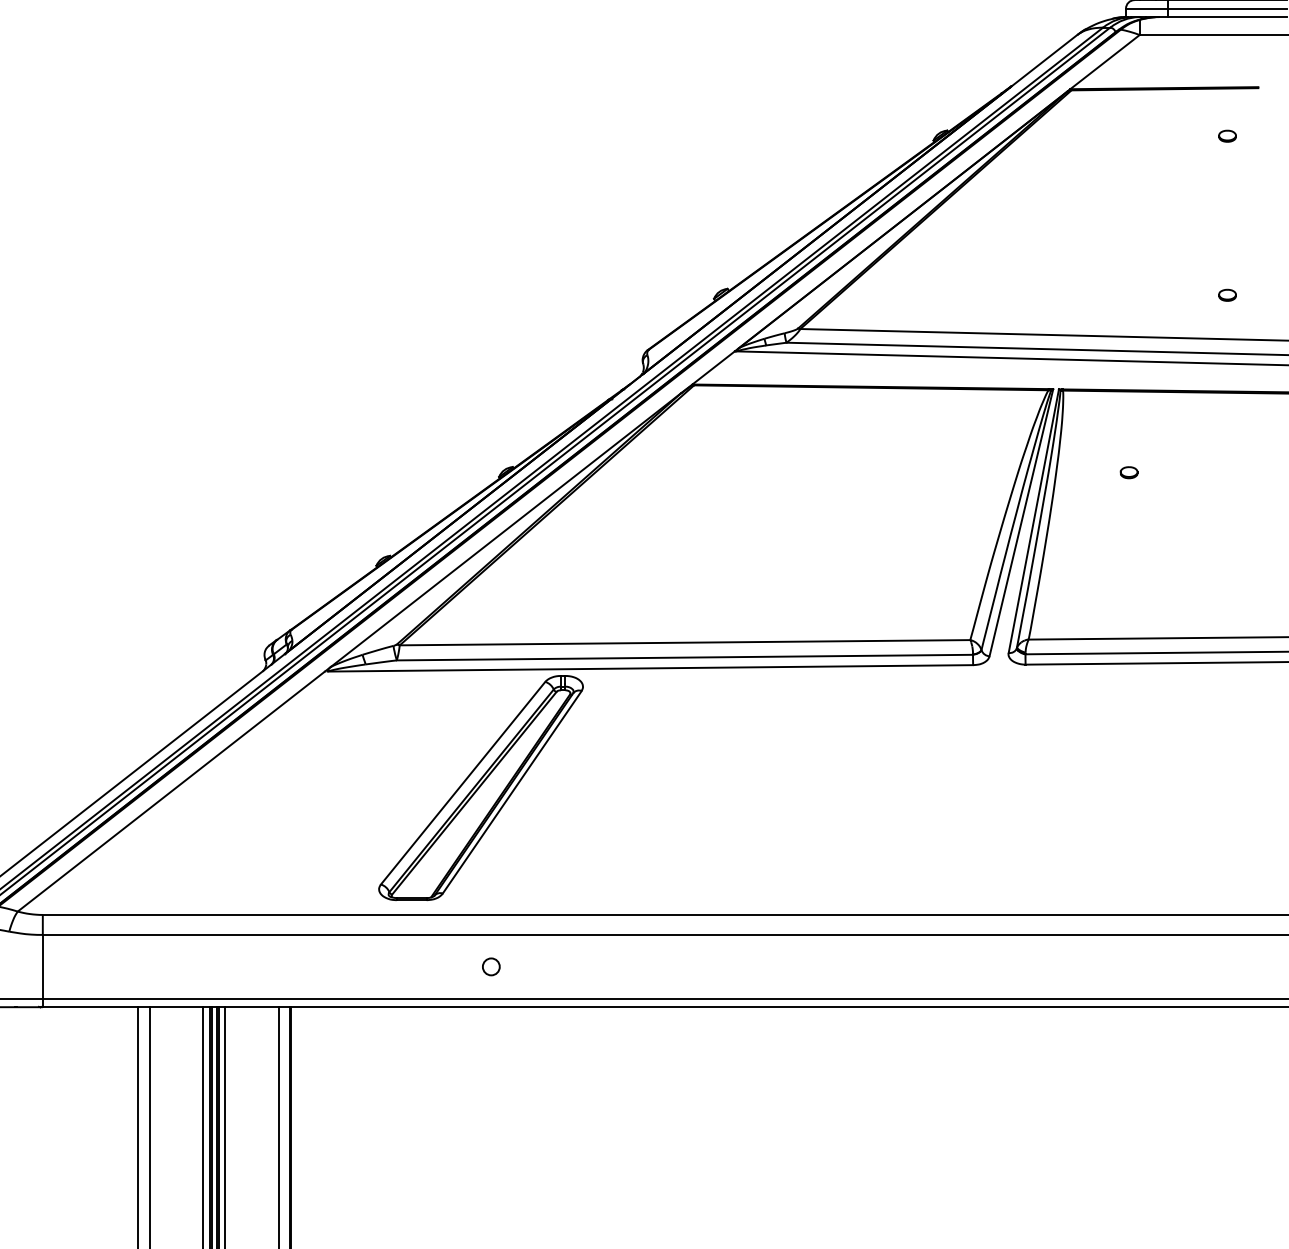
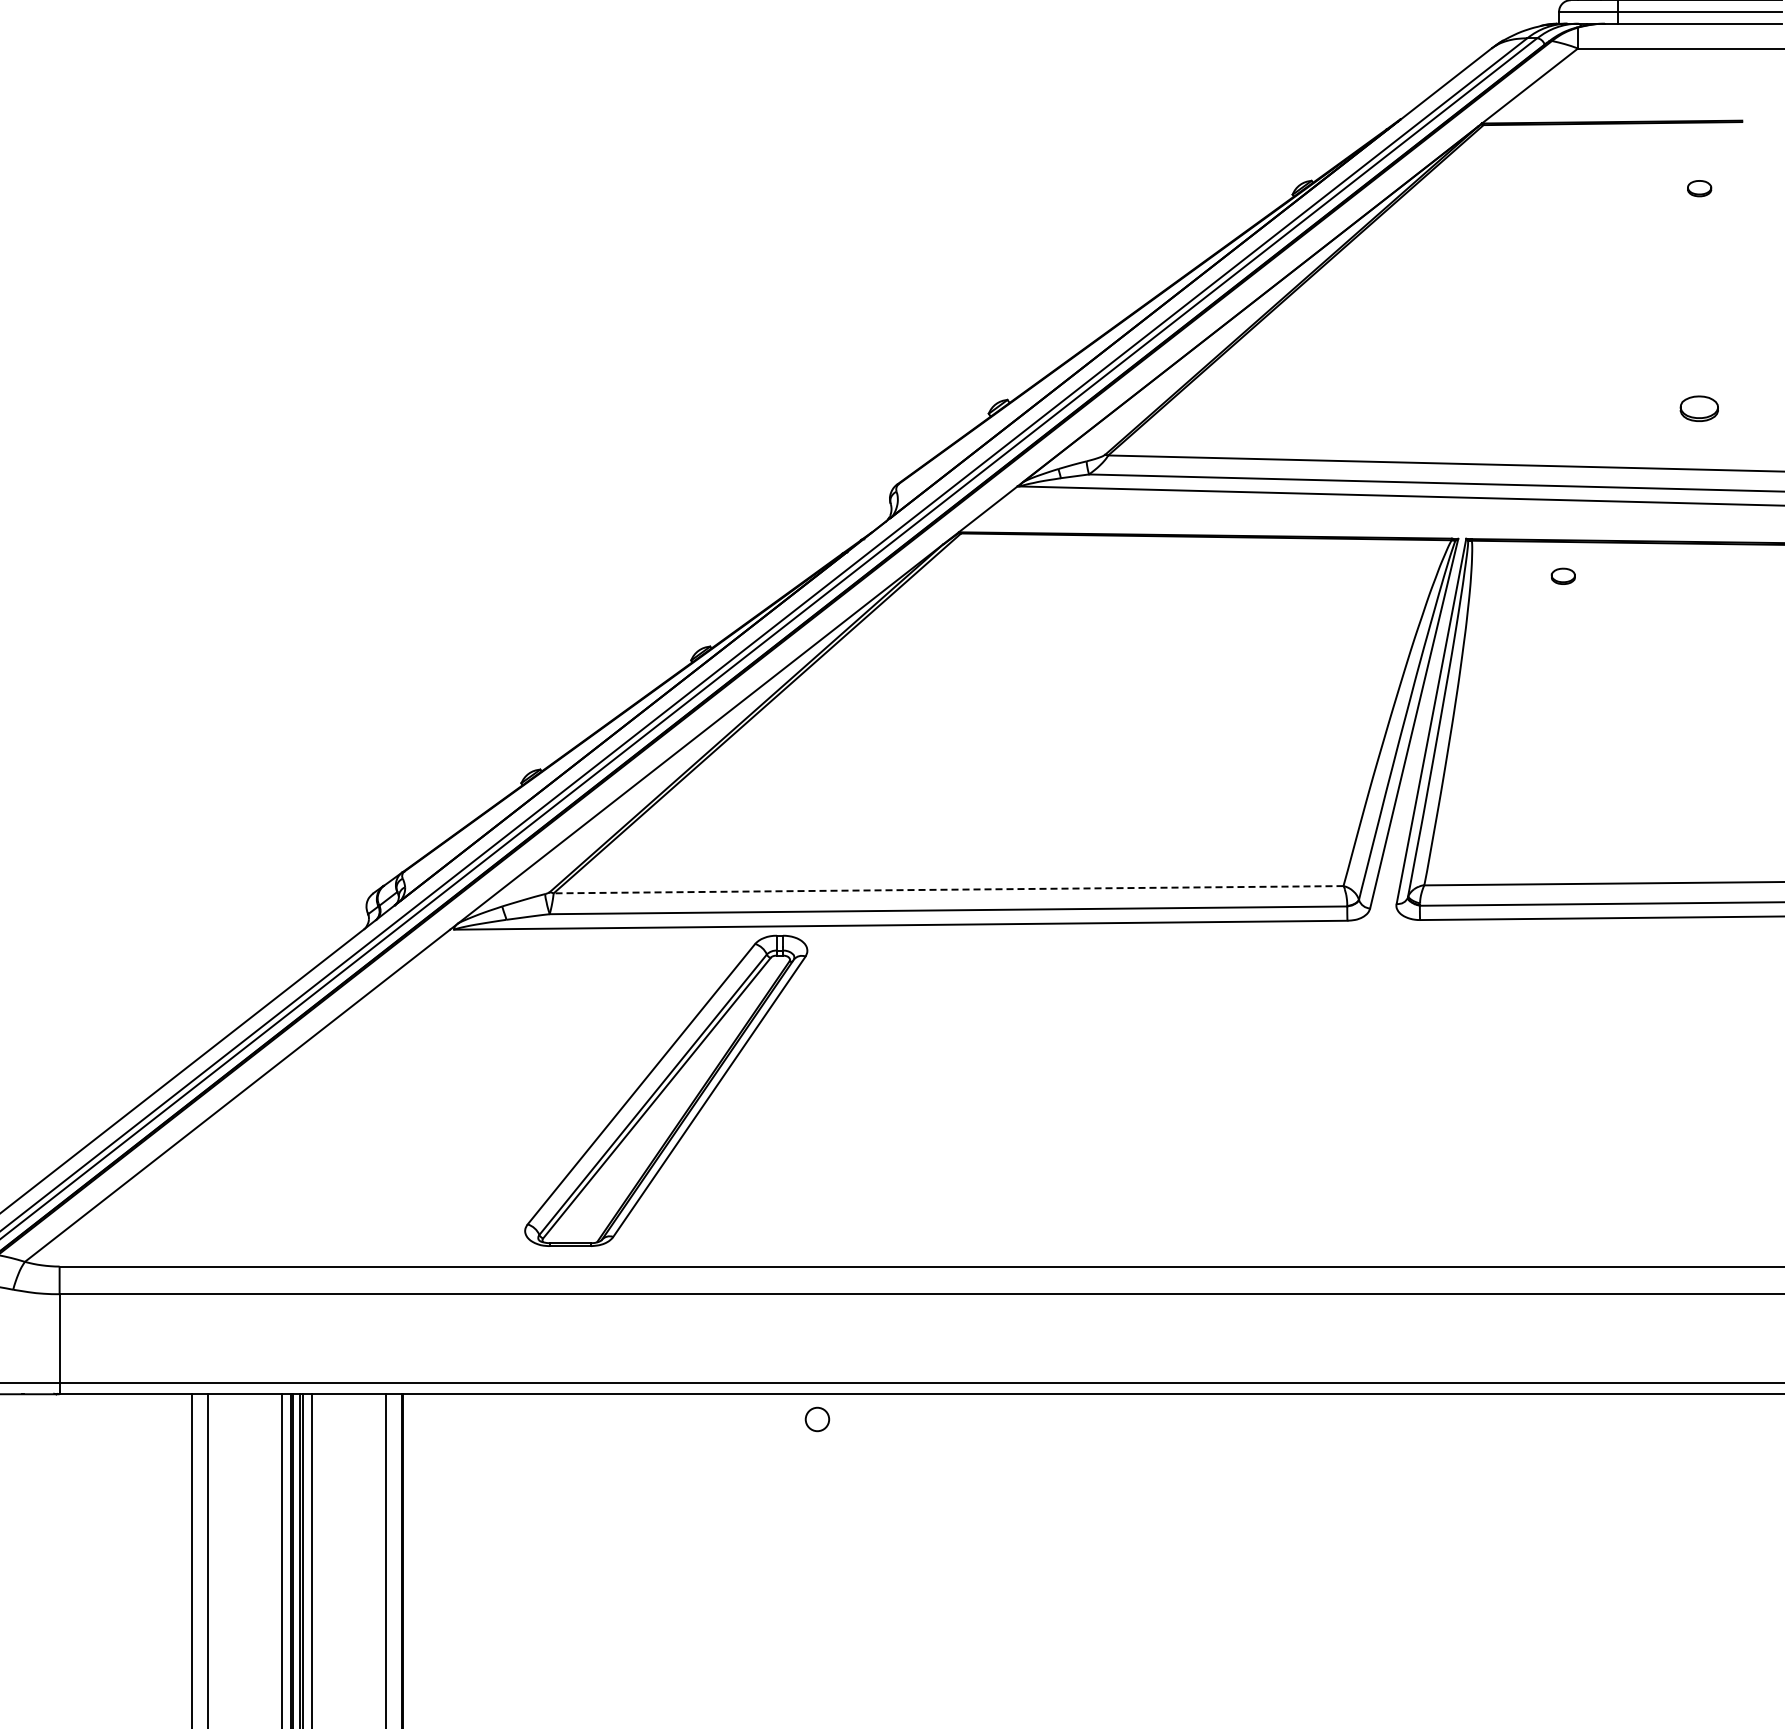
part: (1227, 295) -> (1699, 408), size x1.6
part: (1128, 472) -> (1562, 575), moved
line: (684, 642) -> (948, 889), solid -> dashed
circle: (491, 966) -> (817, 1419), moved

